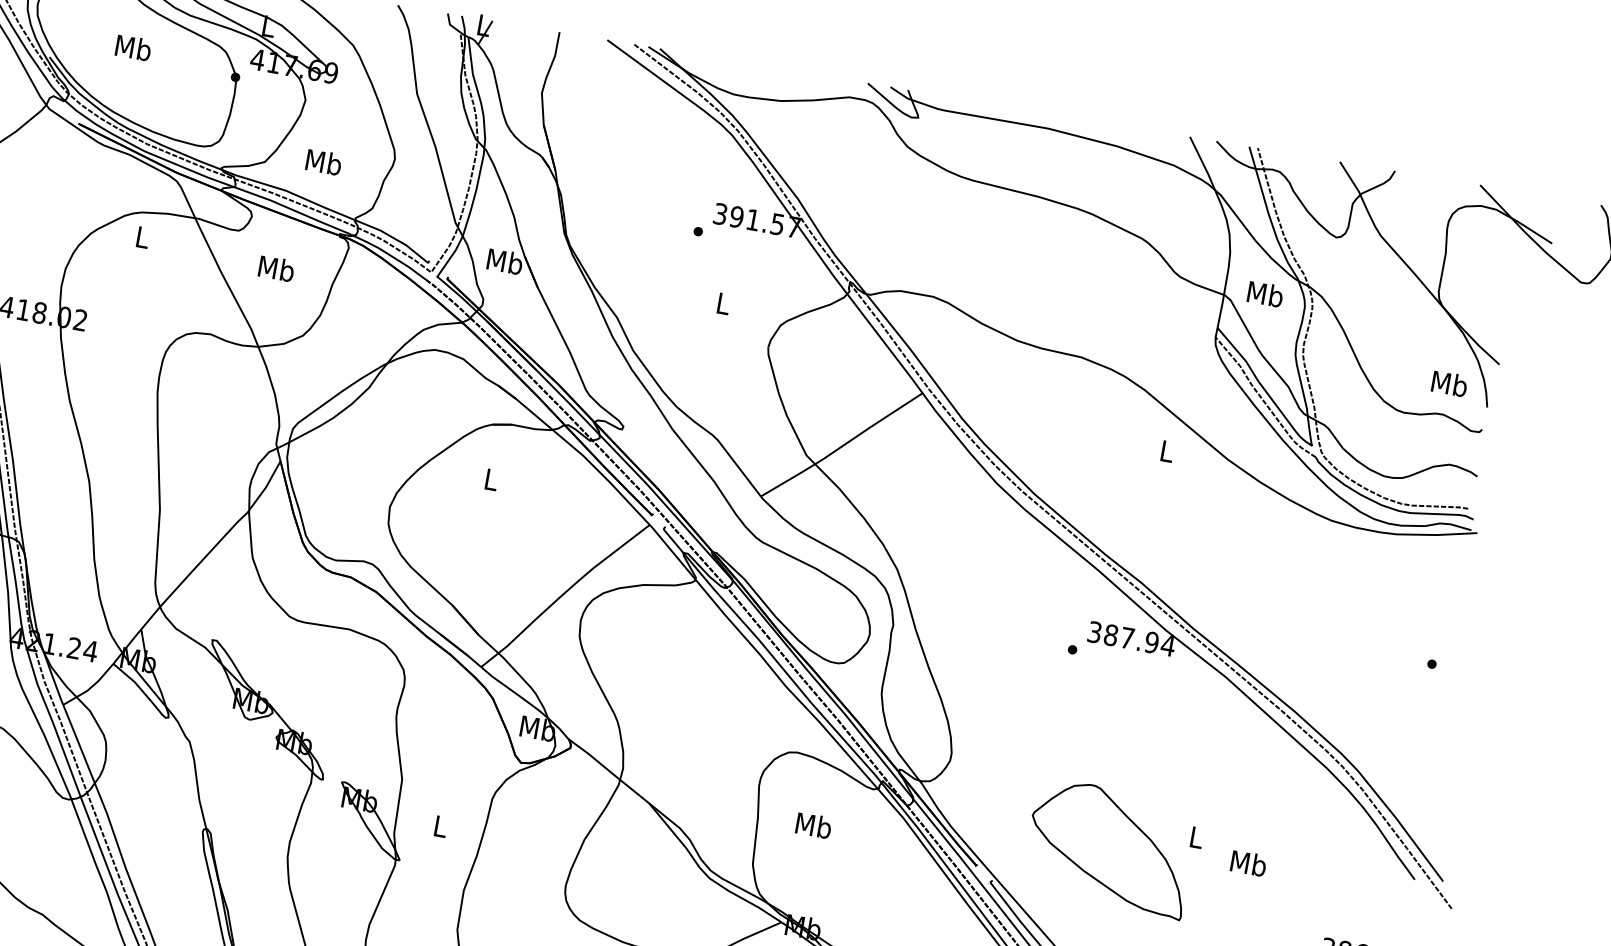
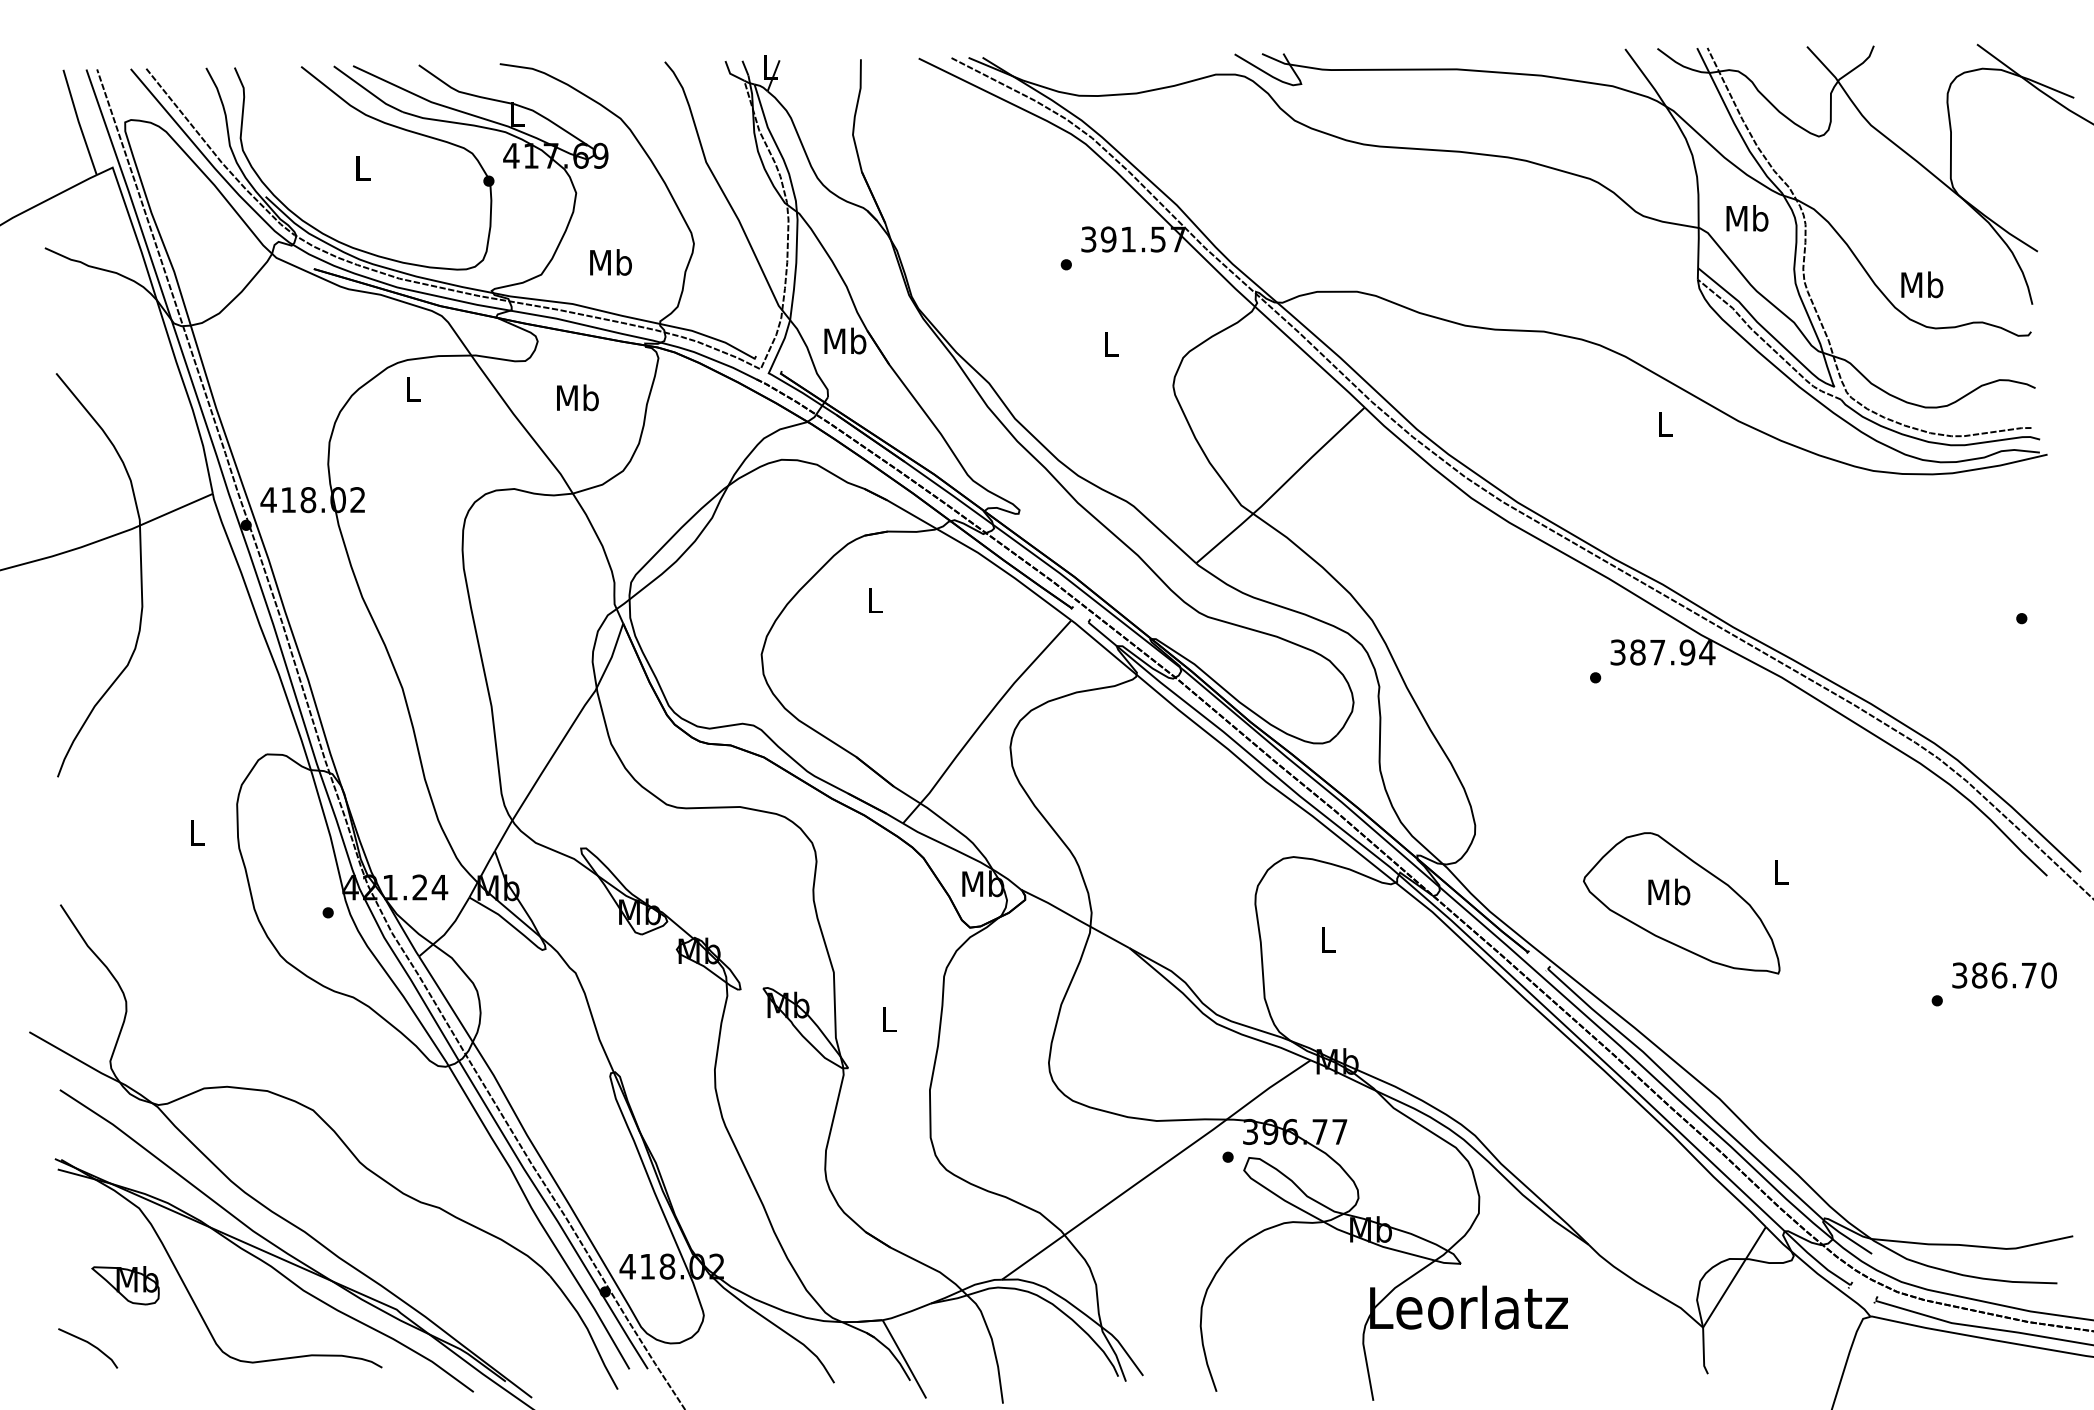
text: (133, 47) -> (362, 167), Mb -> L
text: (1449, 383) -> (1922, 284), moved
text: (814, 825) -> (1328, 939), Mb -> L
text: (1249, 863) -> (1669, 891), moved

